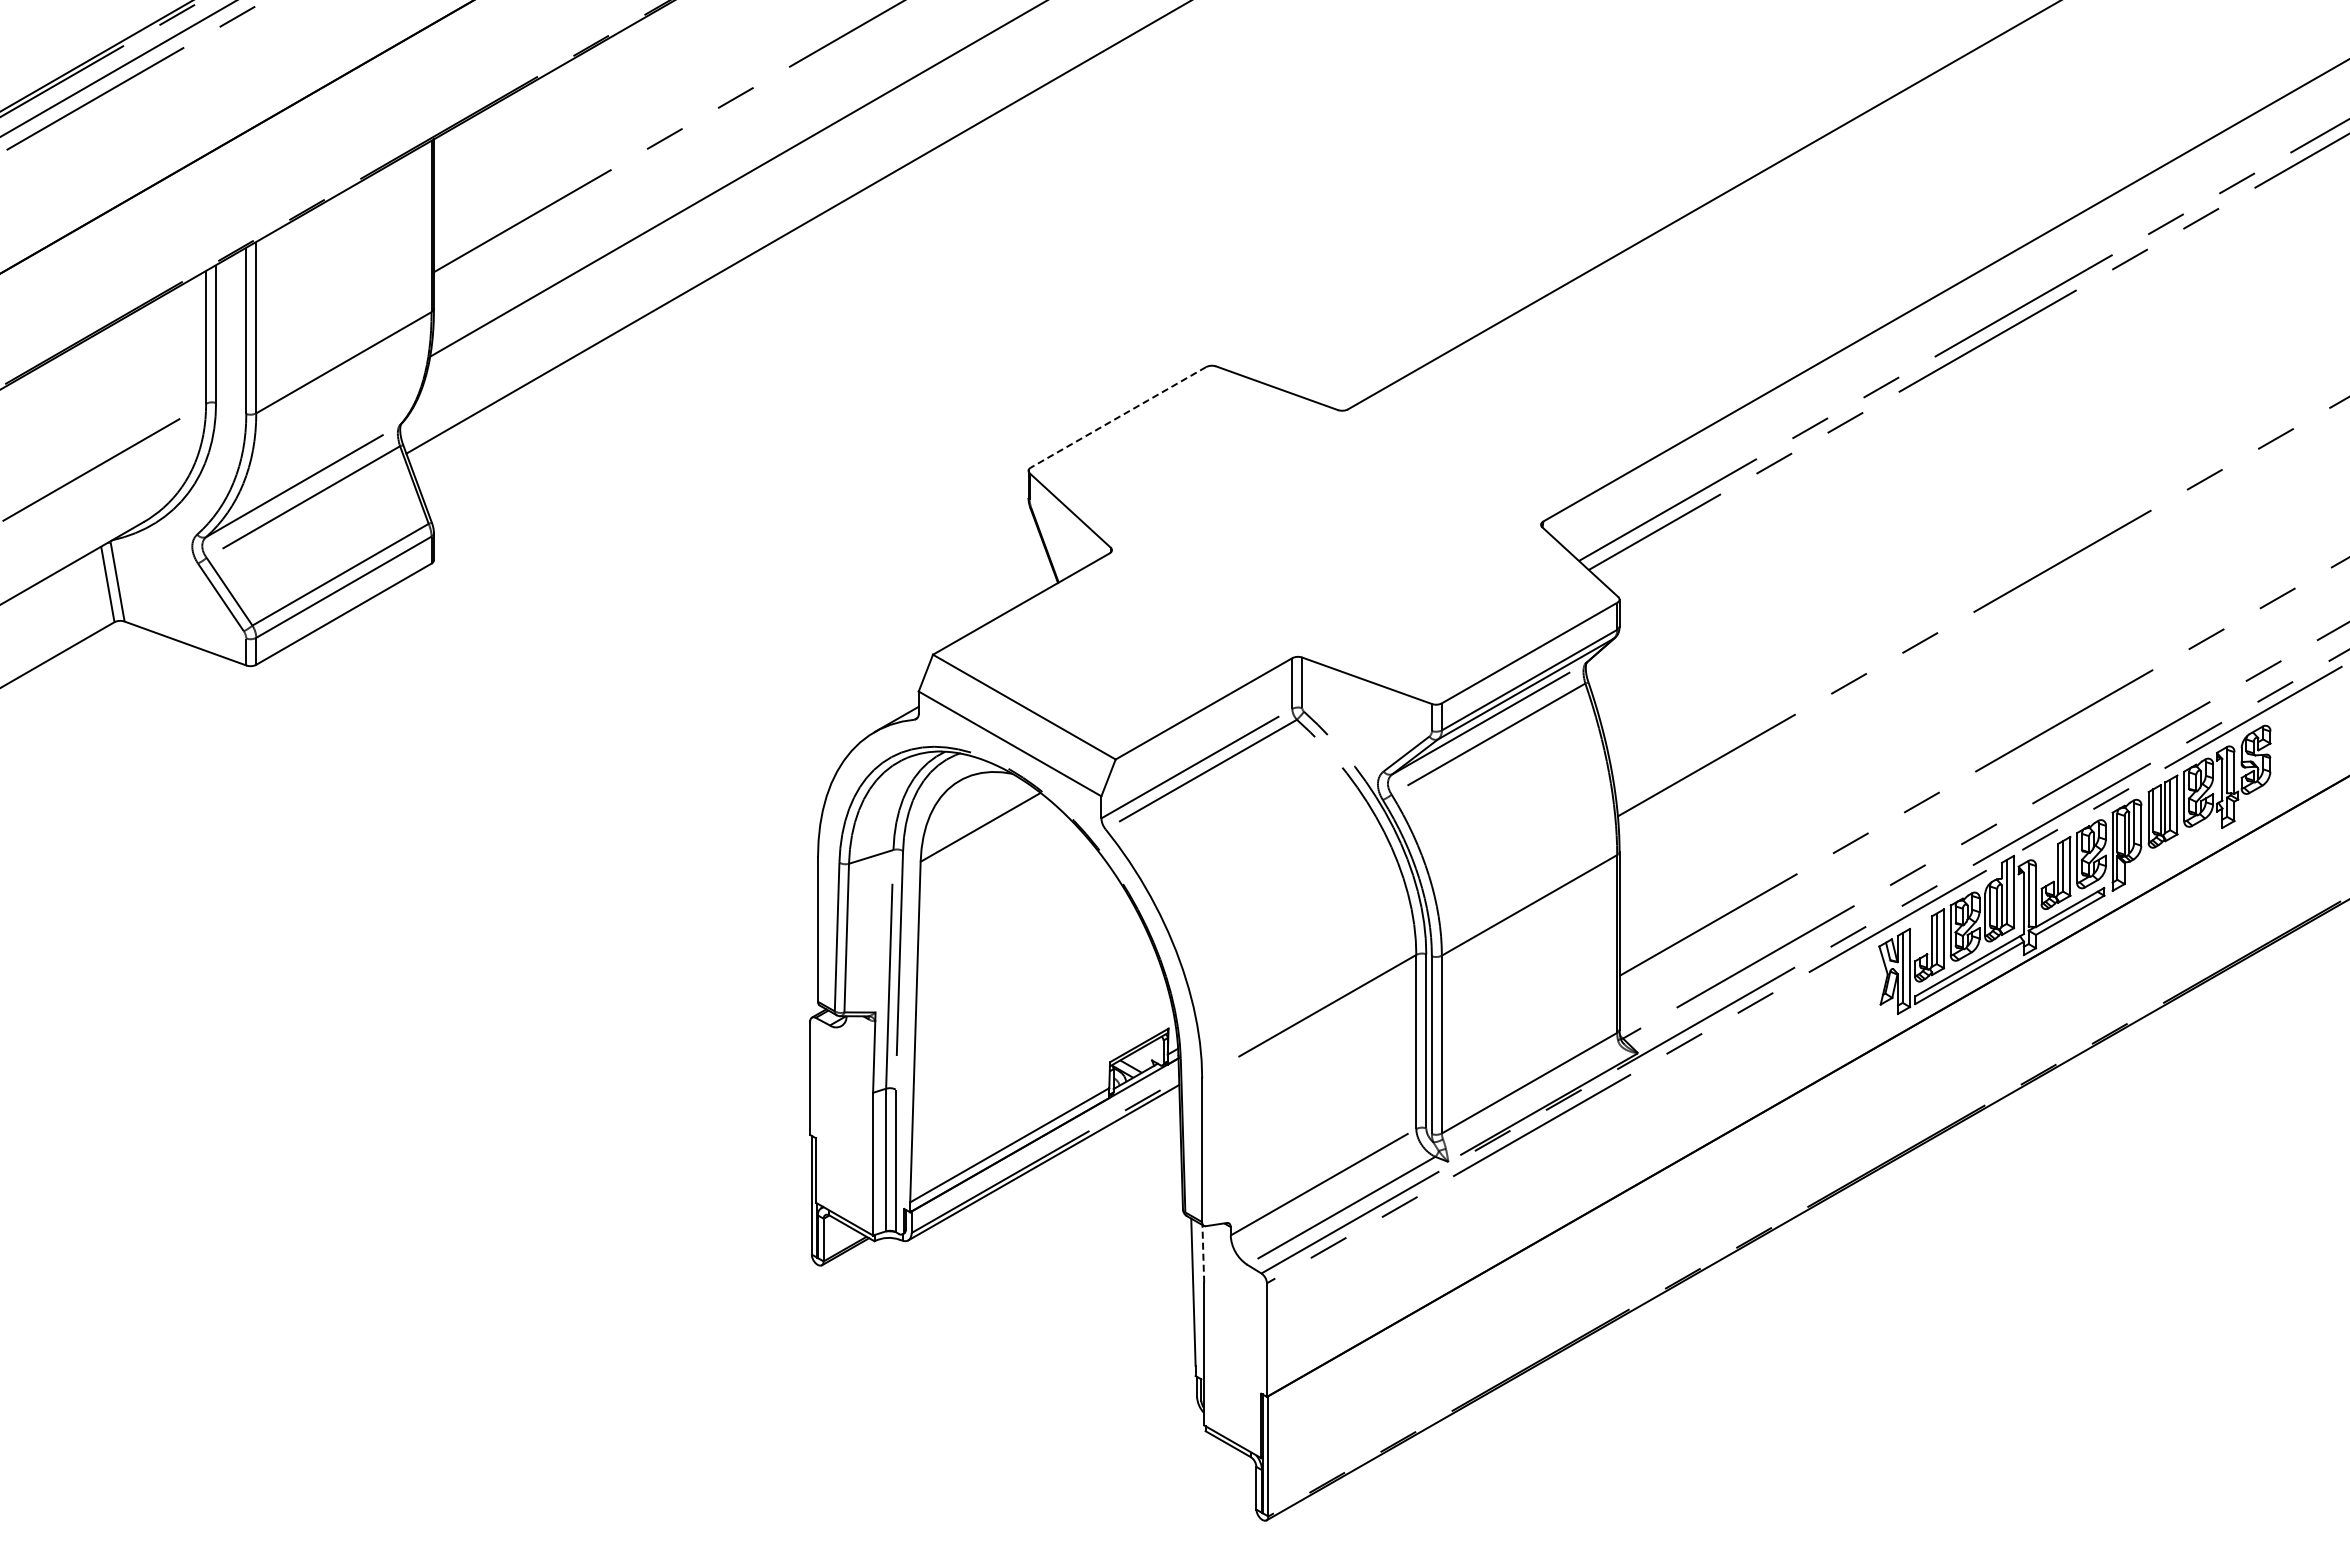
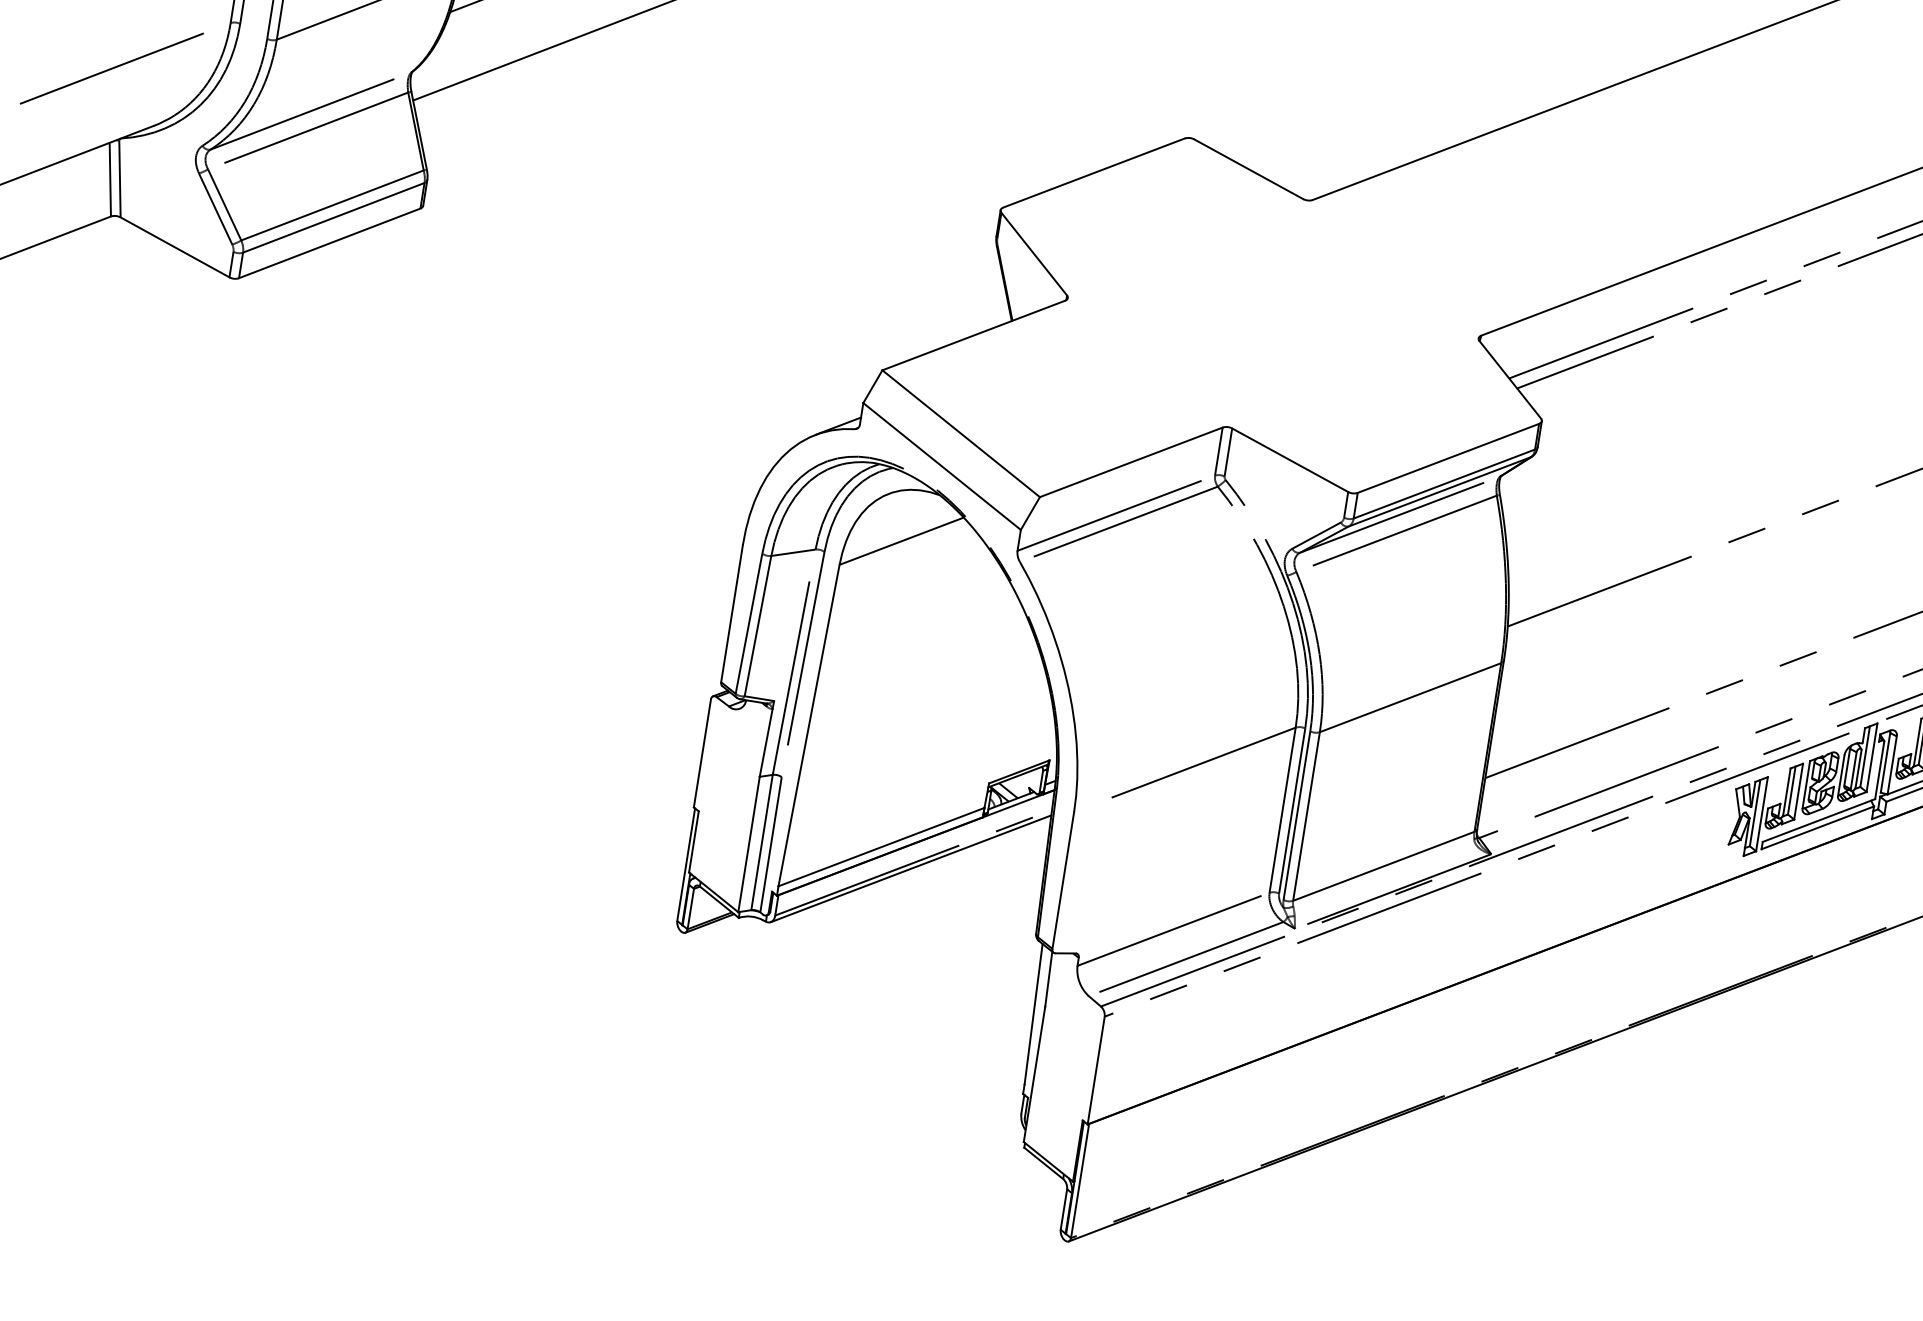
line: (1118, 417) -> (1093, 173), dashed -> solid
line: (1203, 1253) -> (1049, 978), dashed -> solid

